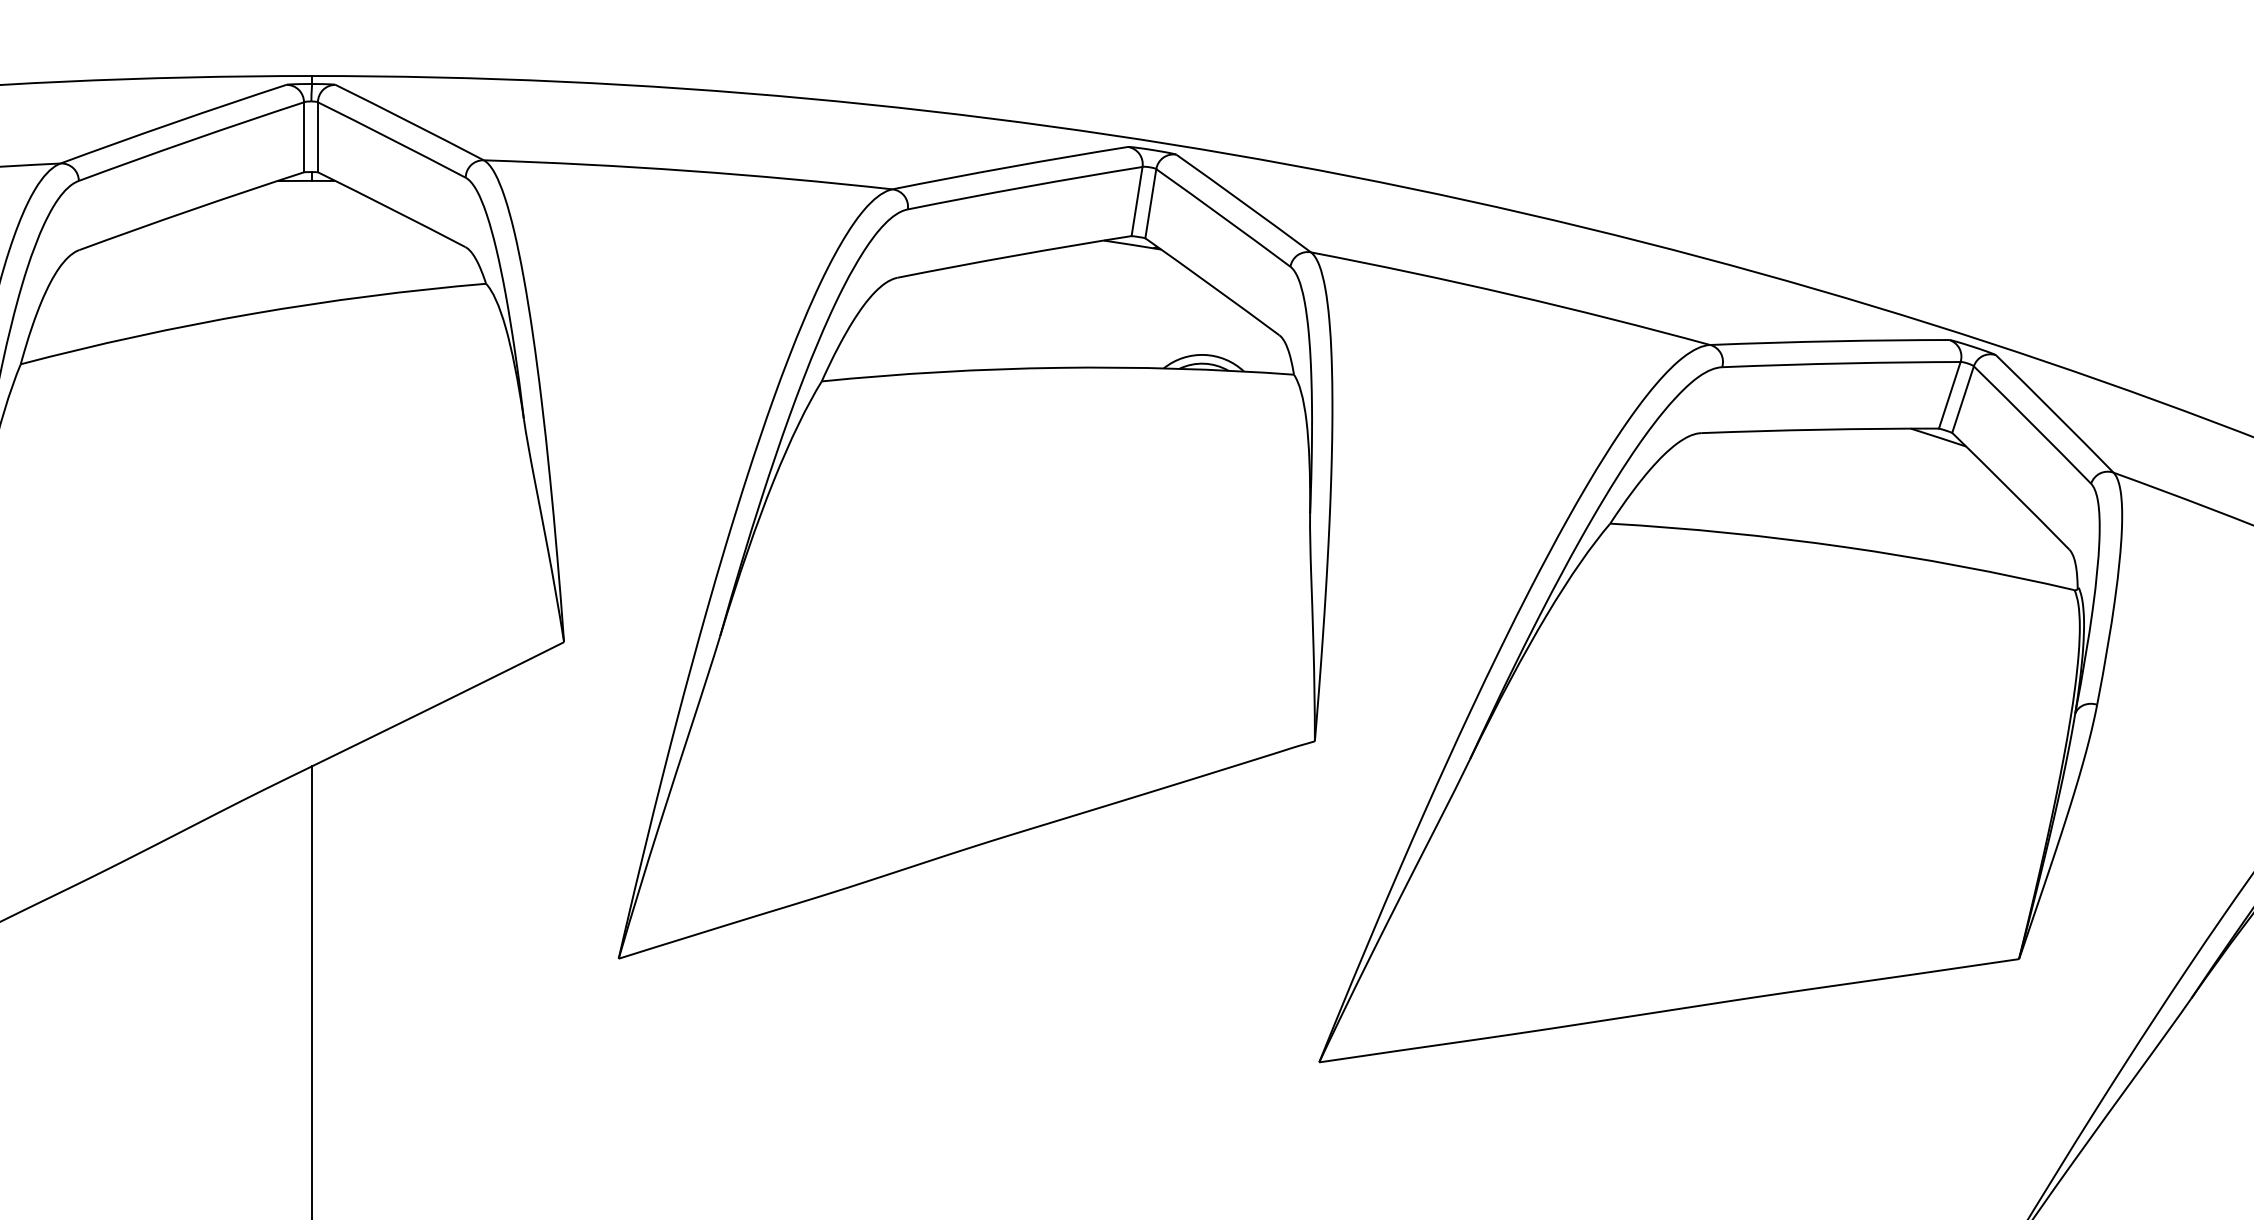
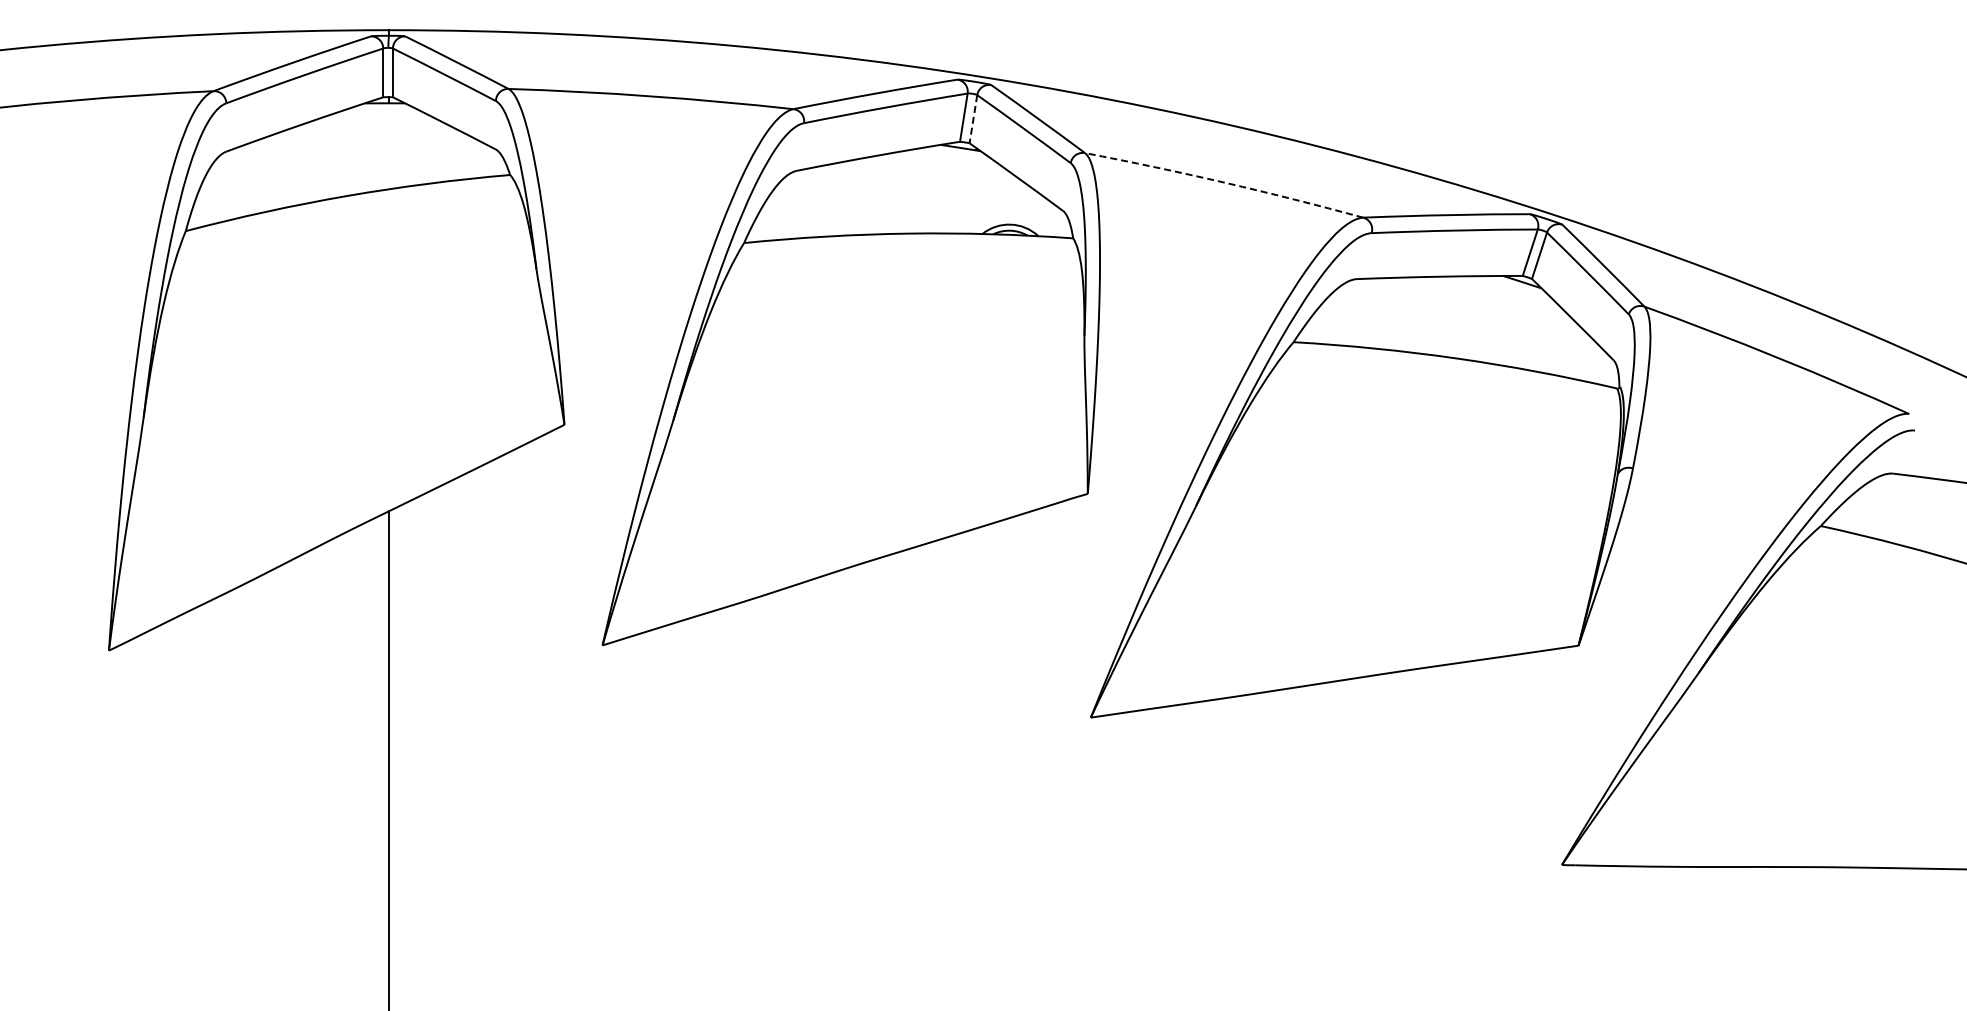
line: (1150, 204) -> (973, 119), solid -> dashed
arc: (1511, 294) -> (1224, 182), solid -> dashed

